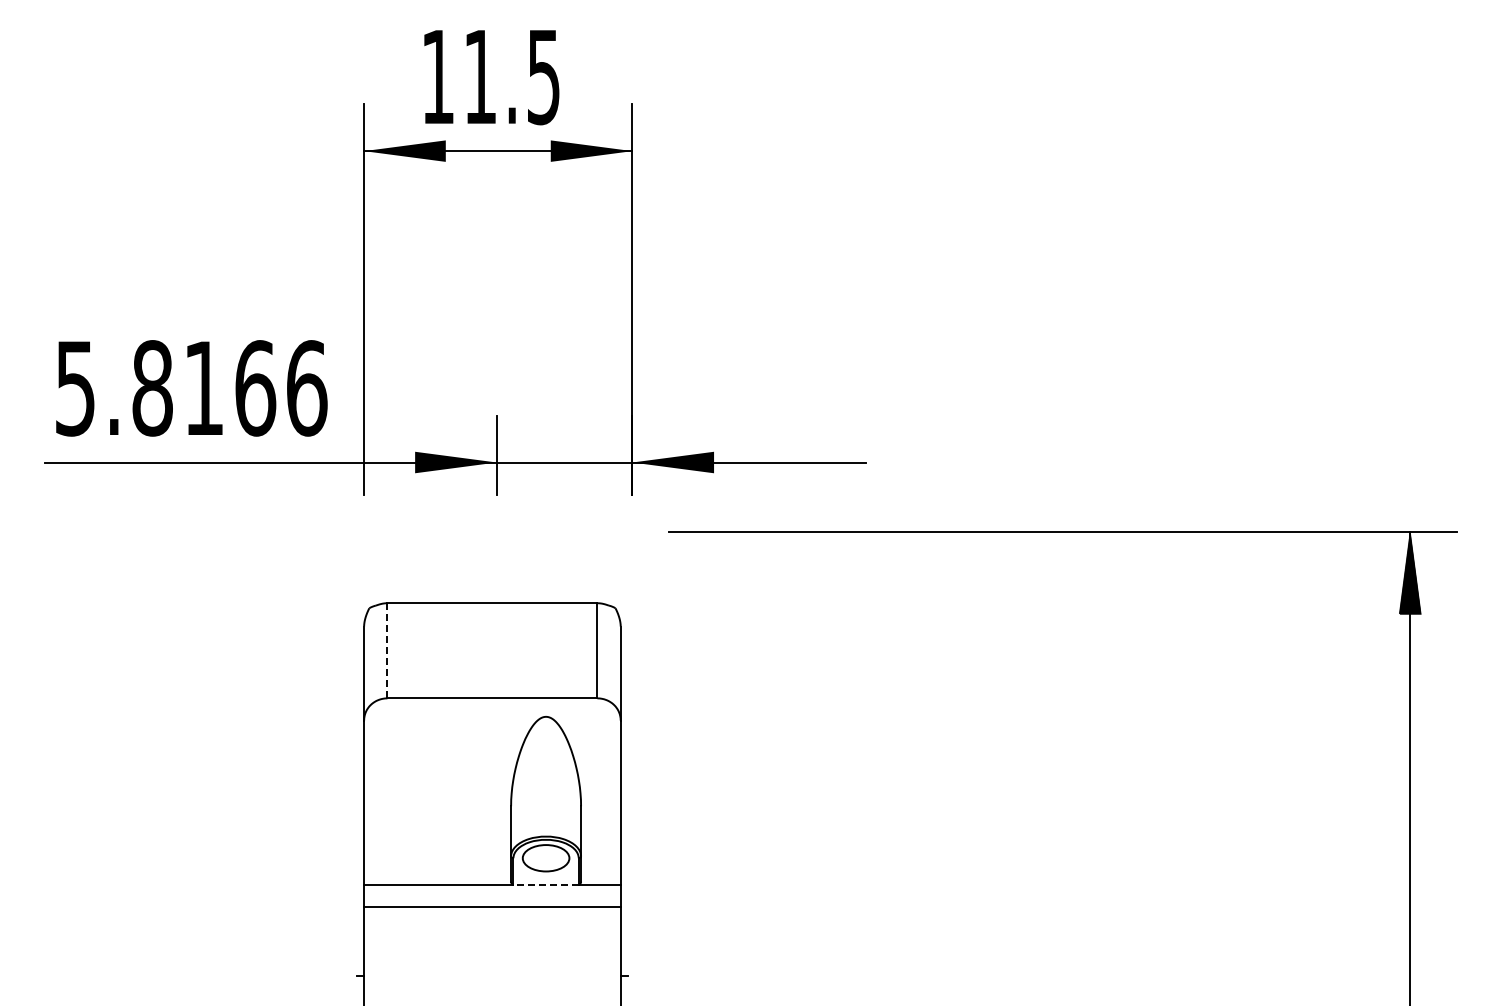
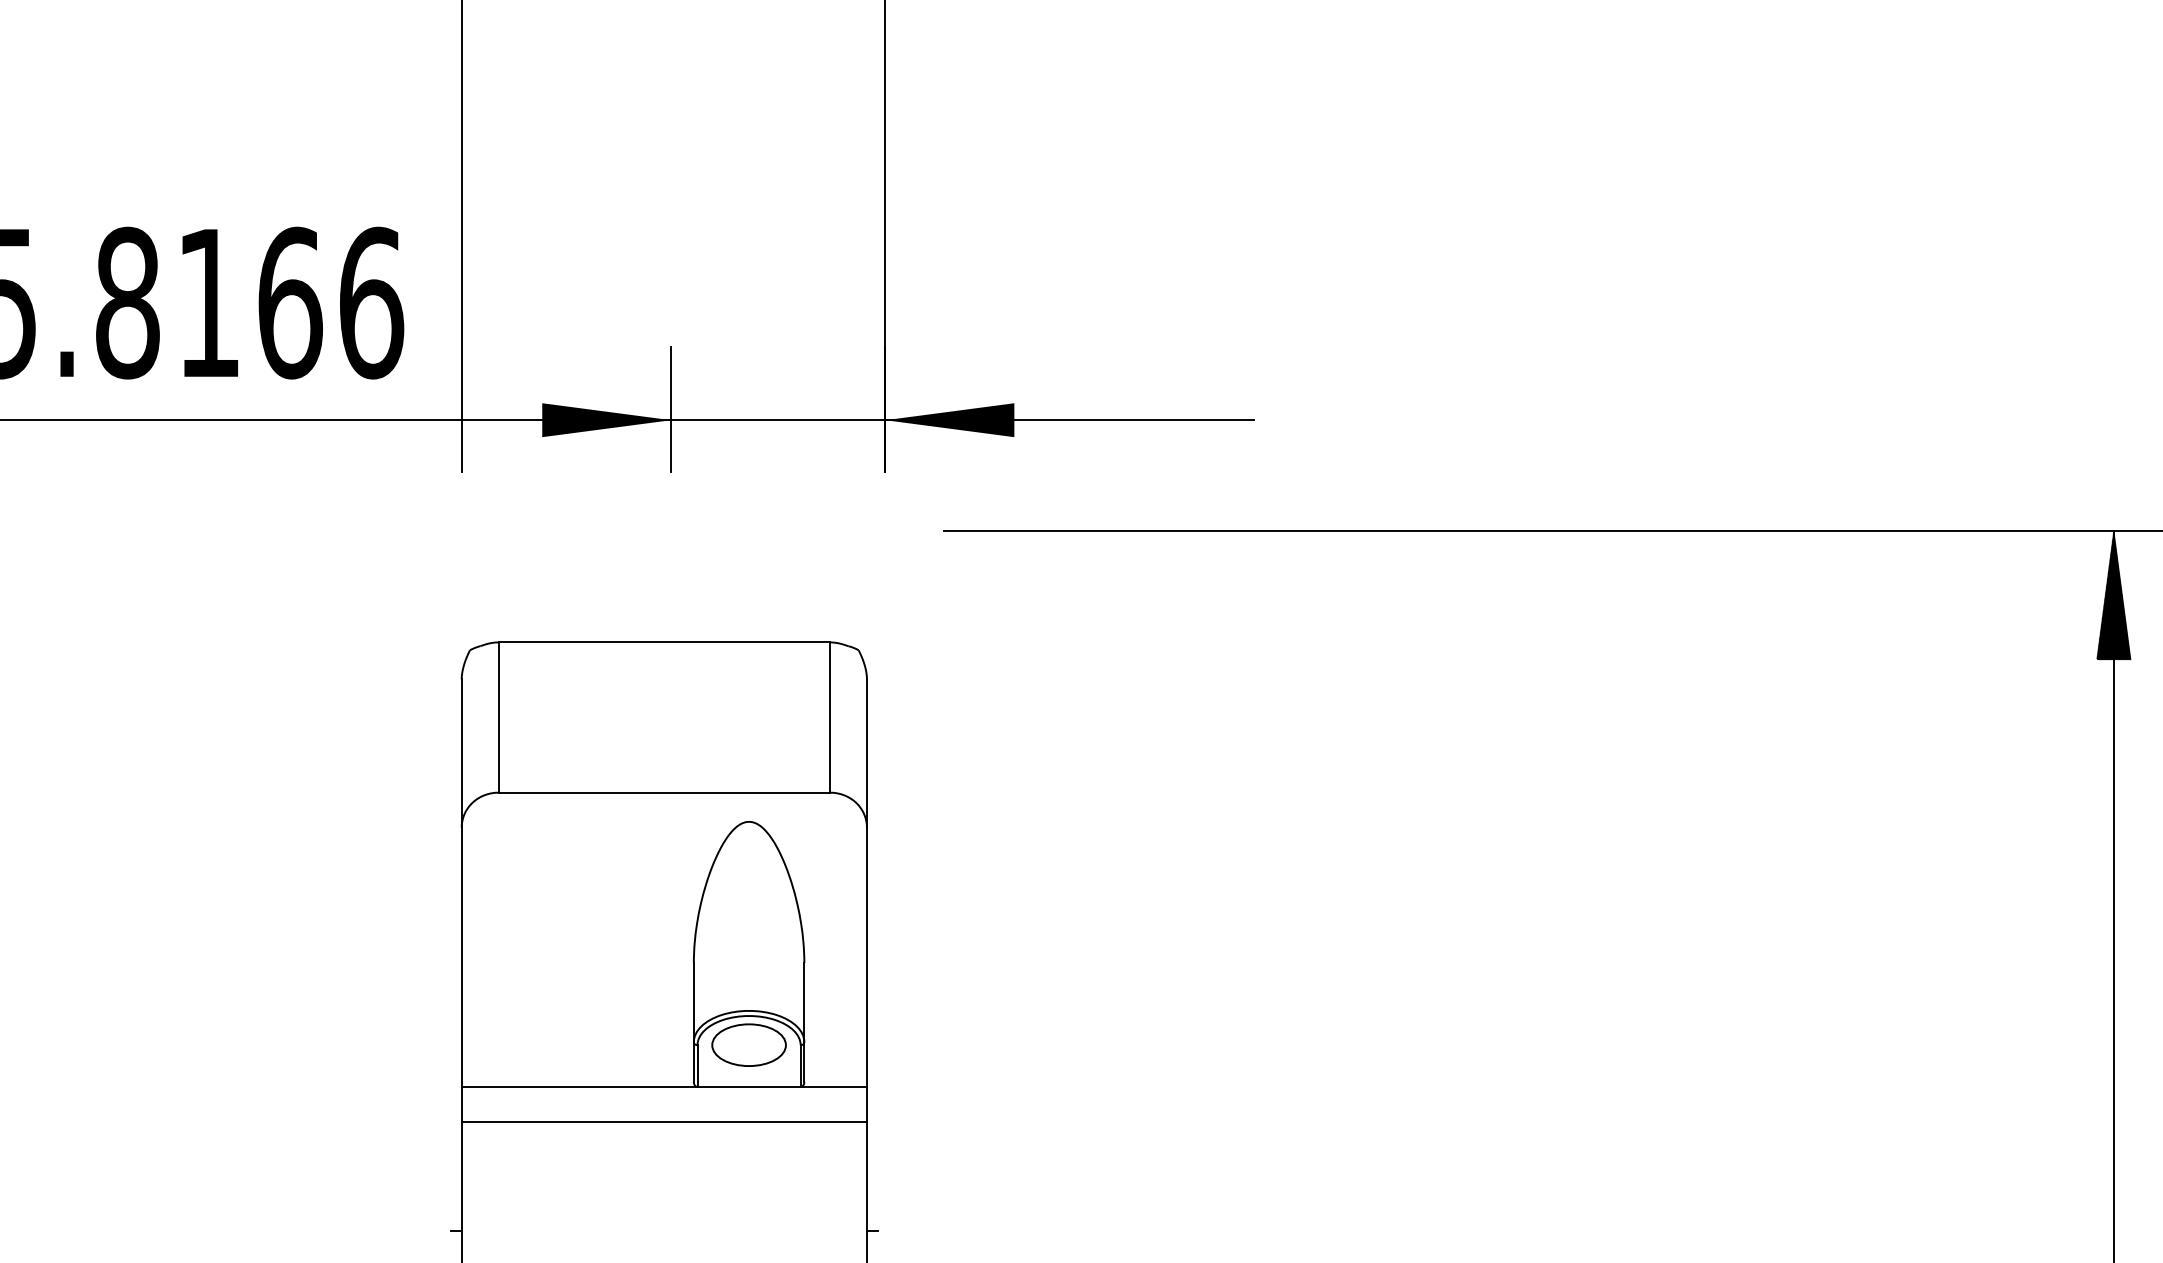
line: (387, 650) -> (498, 717), dashed -> solid
line: (546, 884) -> (749, 1086), dashed -> solid

